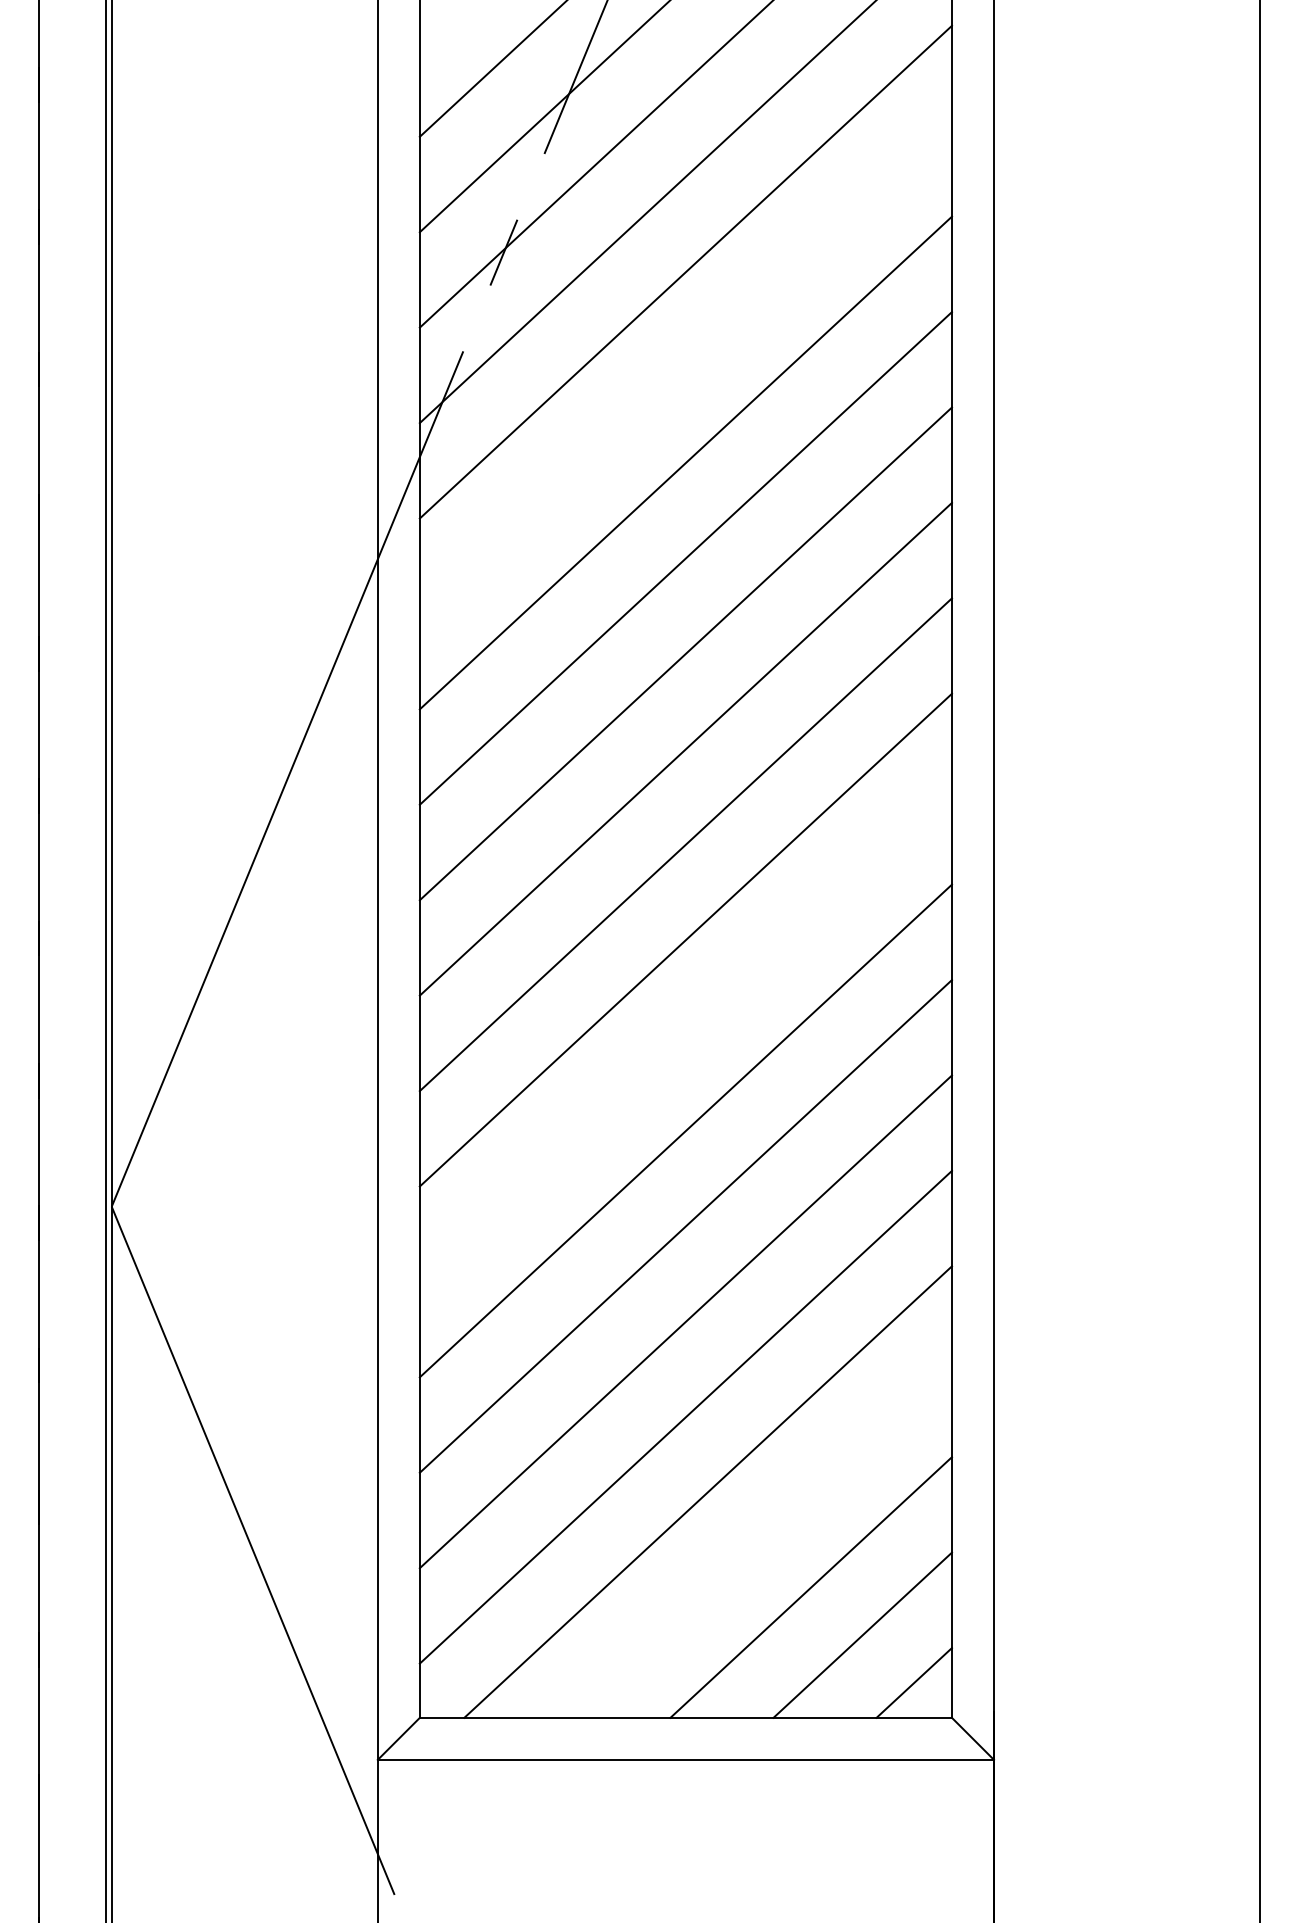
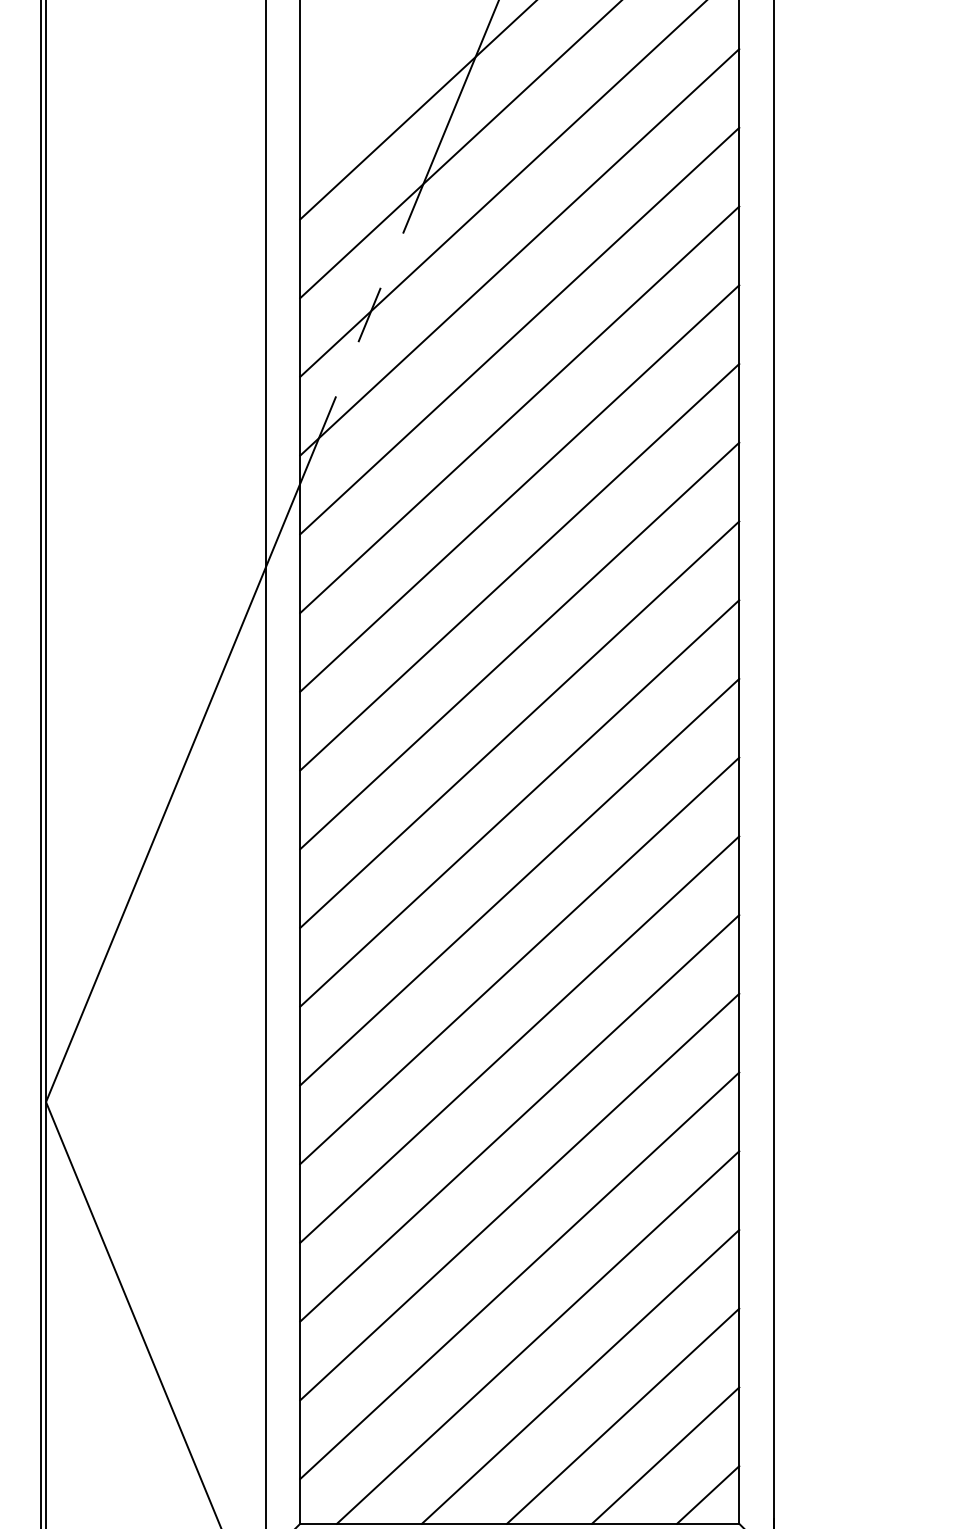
line: (685, 367) -> (519, 409), added
line: (685, 1035) -> (519, 960), added
line: (759, 1539) -> (580, 1376), added

